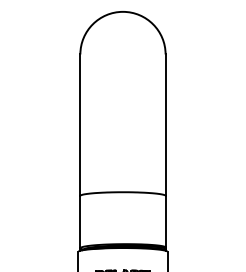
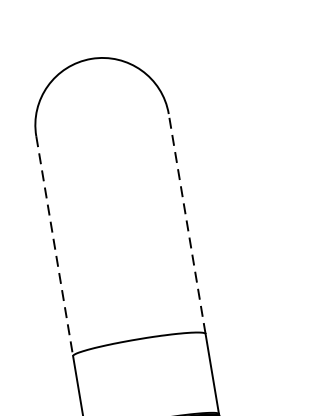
line: (80, 125) -> (54, 246), solid -> dashed
line: (165, 125) -> (187, 224), solid -> dashed

